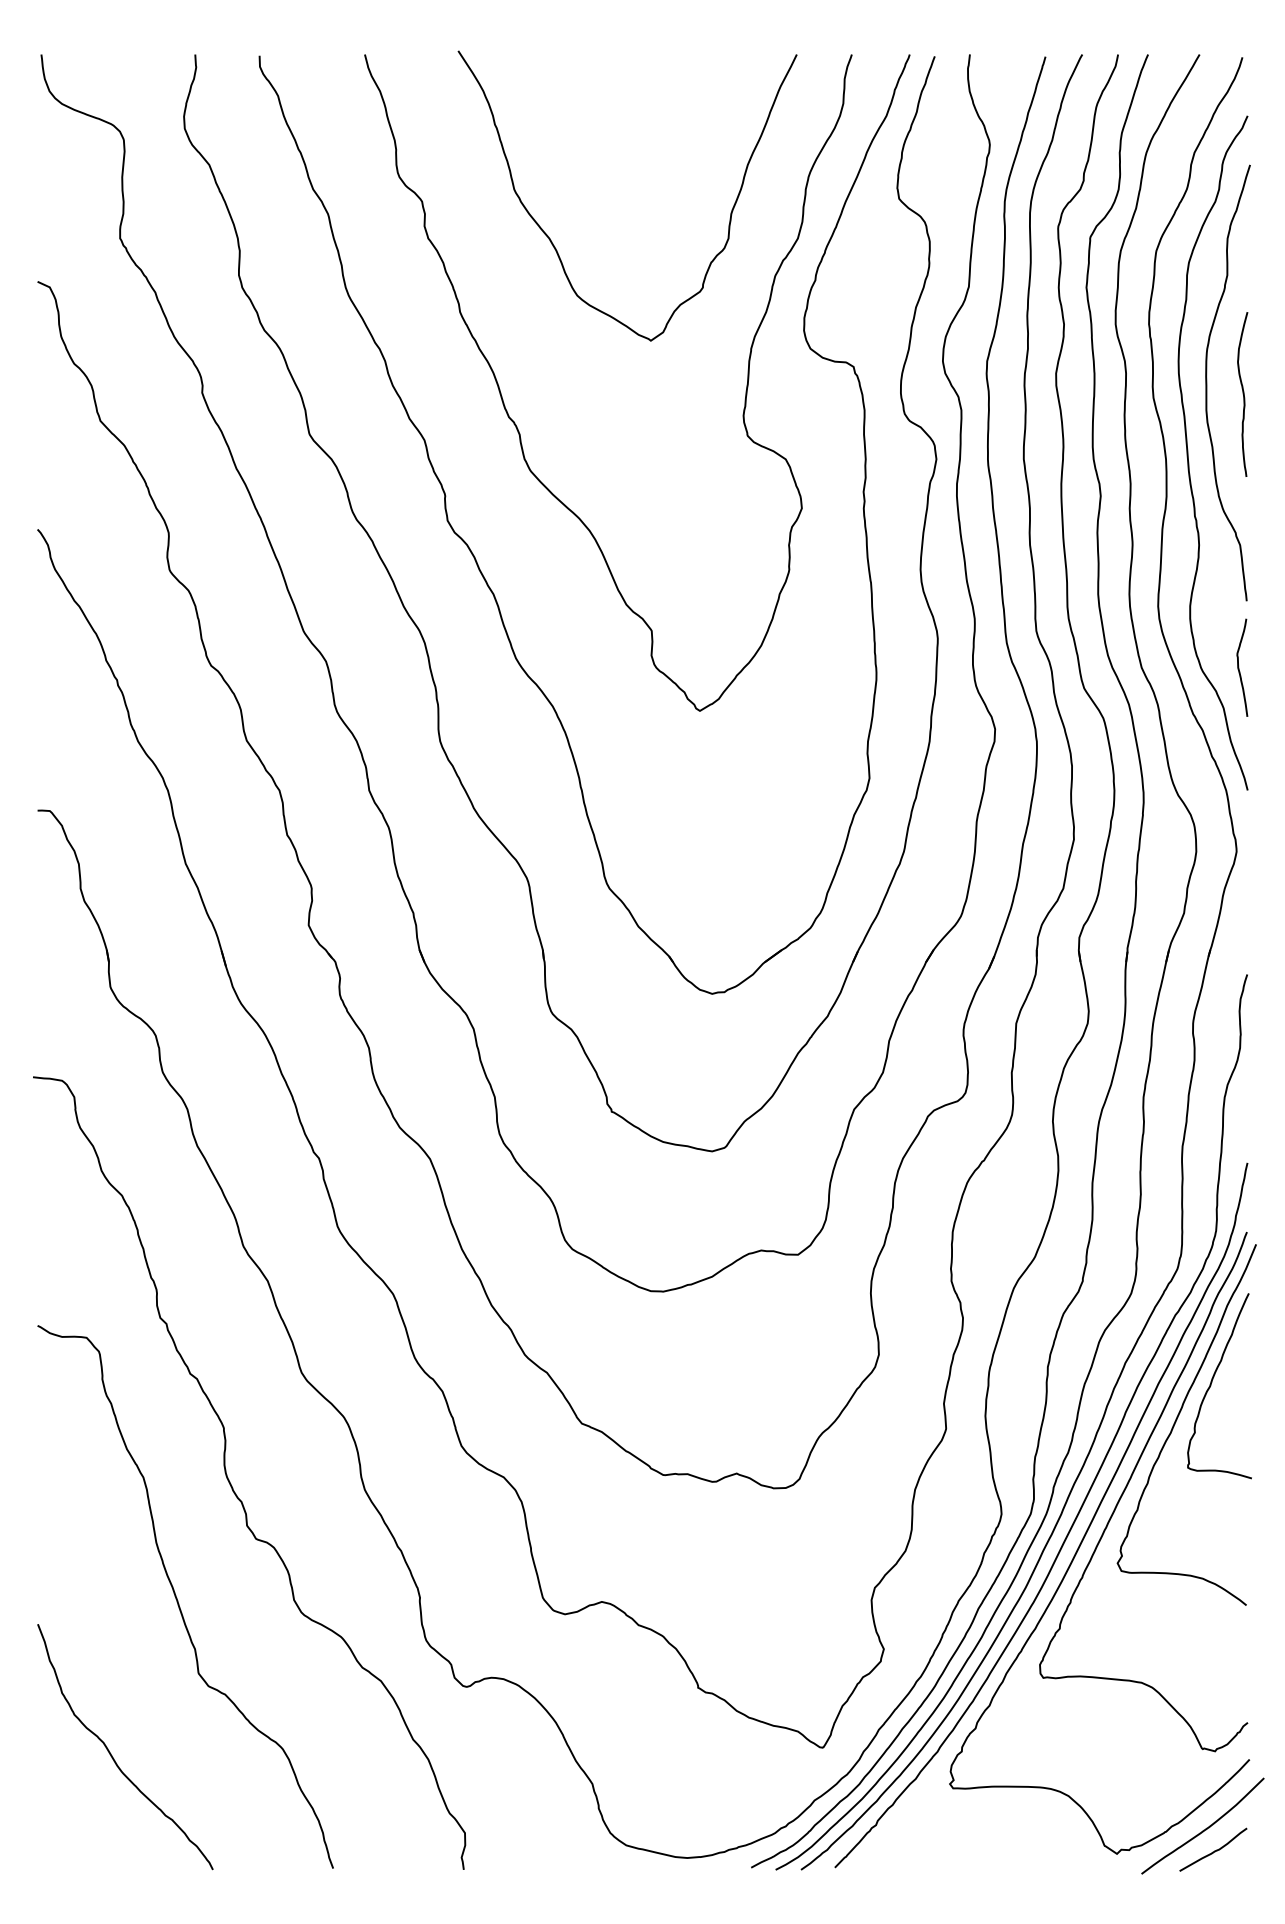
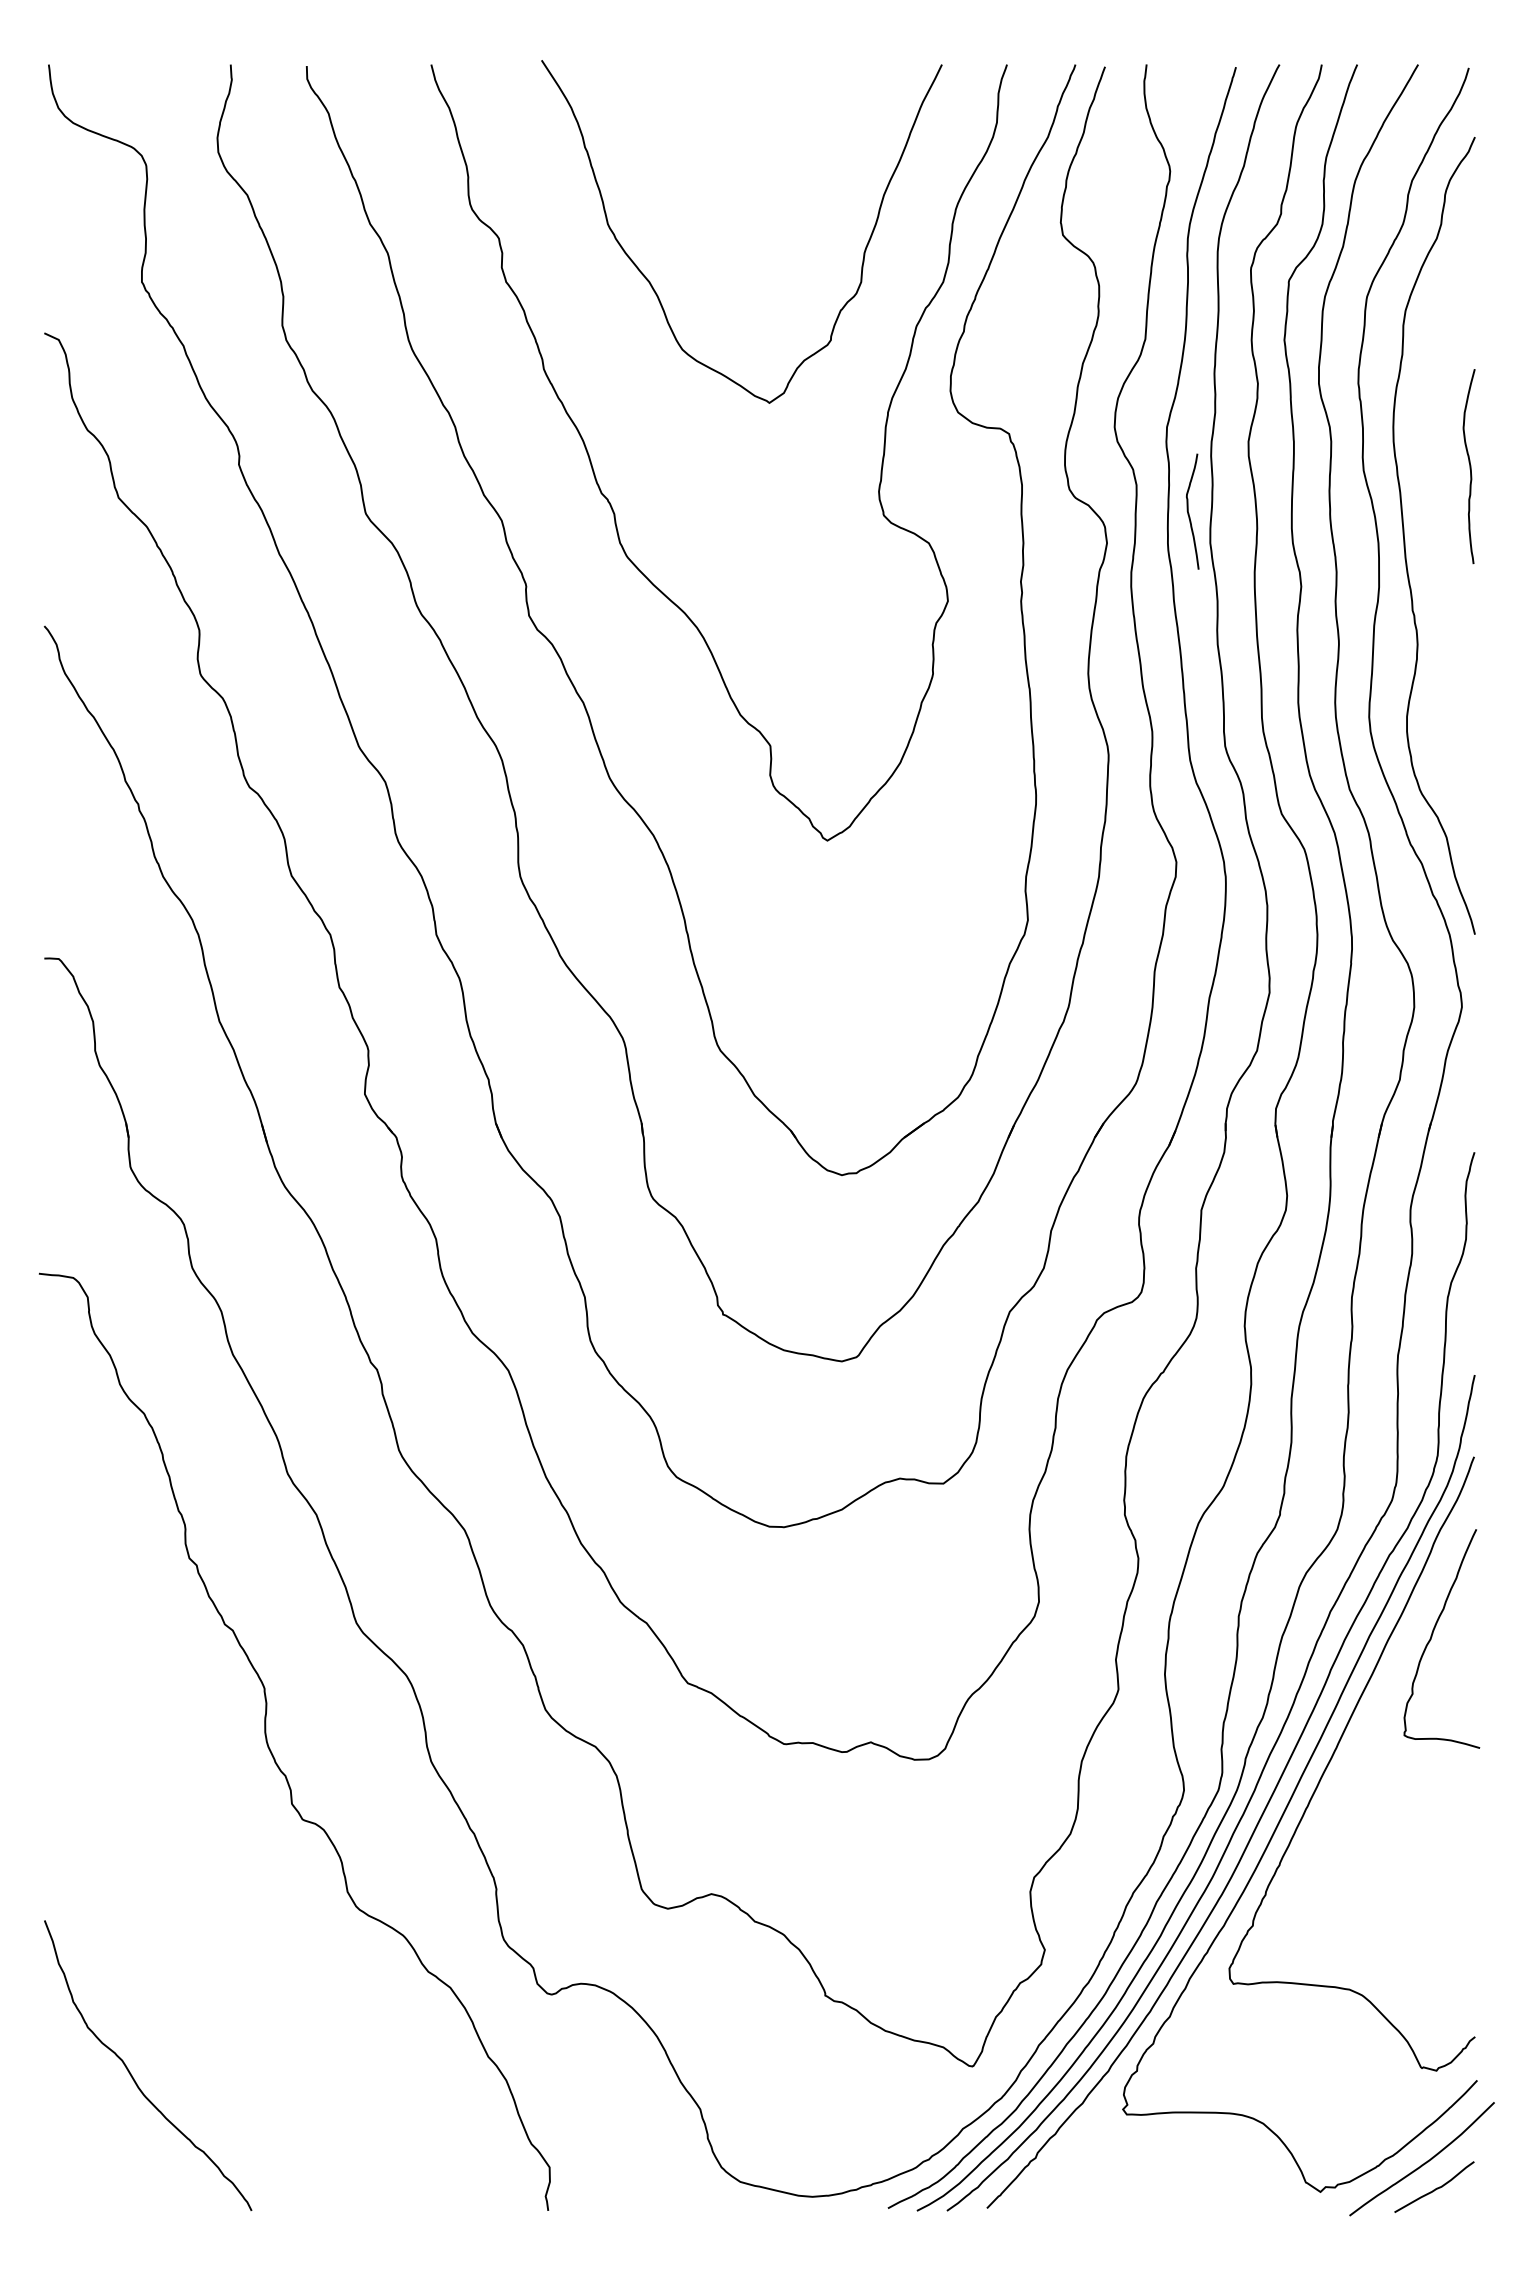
curve: (1207, 385) -> (1427, 455), removed
curve: (1239, 669) -> (1189, 513), moved
curve: (1177, 1420) -> (1391, 1679), removed
curve: (178, 1600) -> (210, 1892), removed

